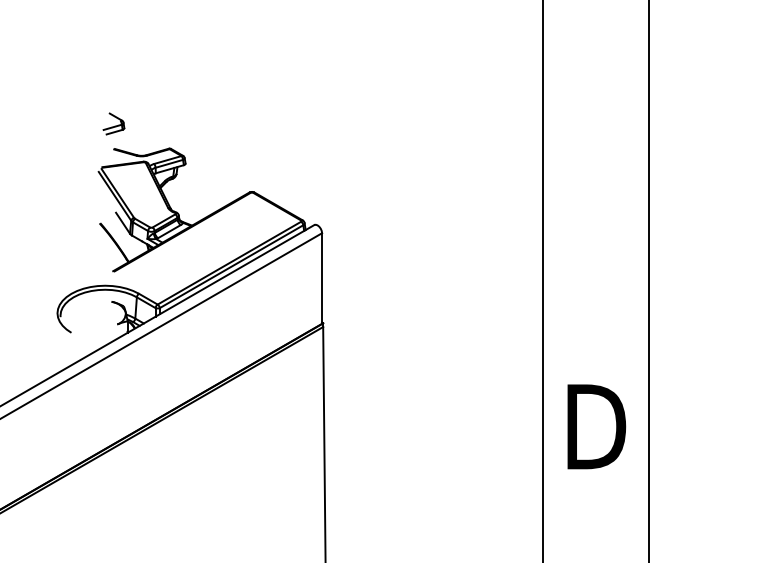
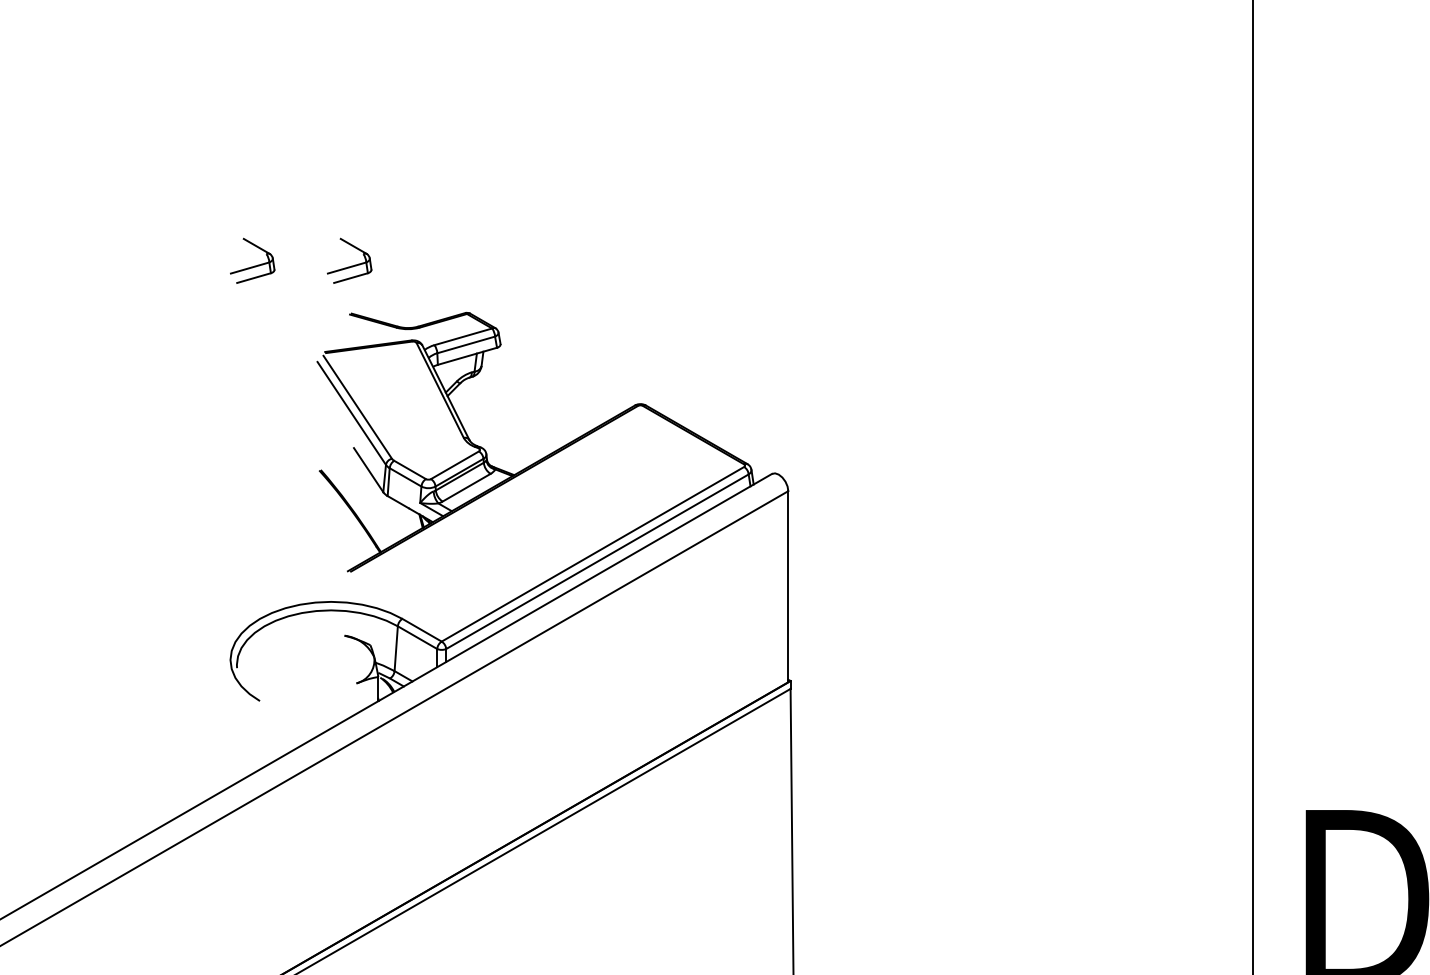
part: (67, 123) -> (251, 259), added

